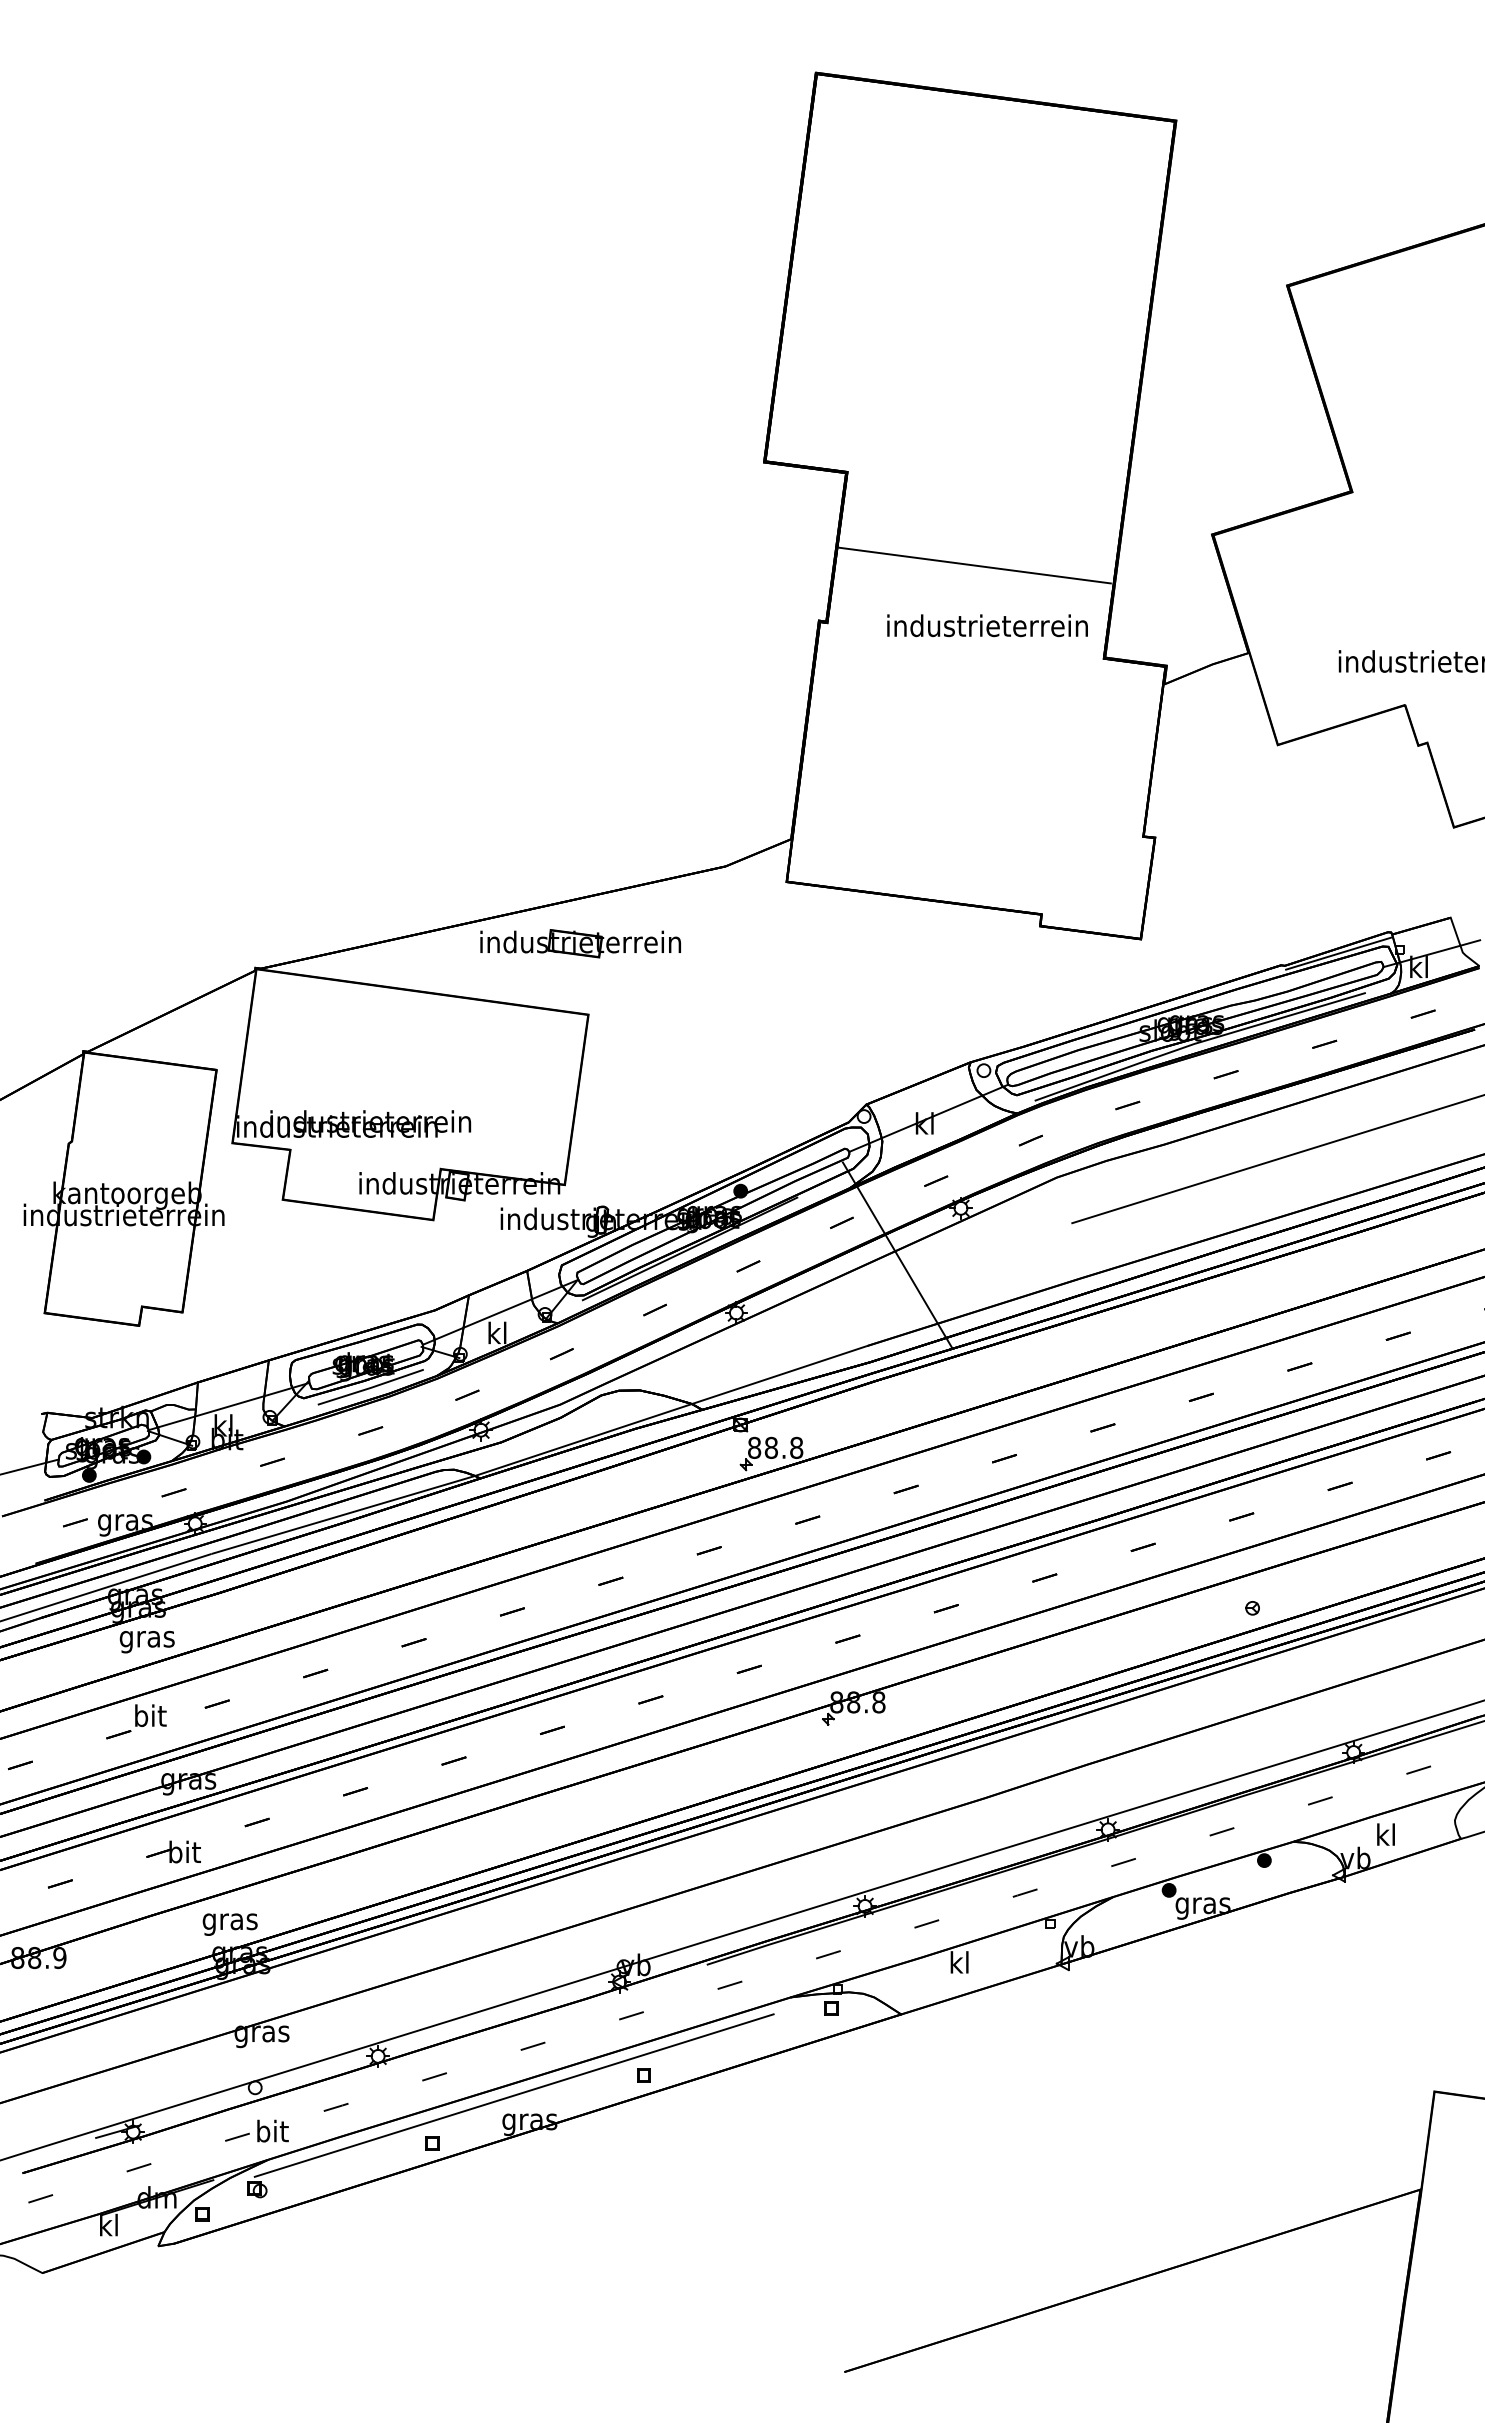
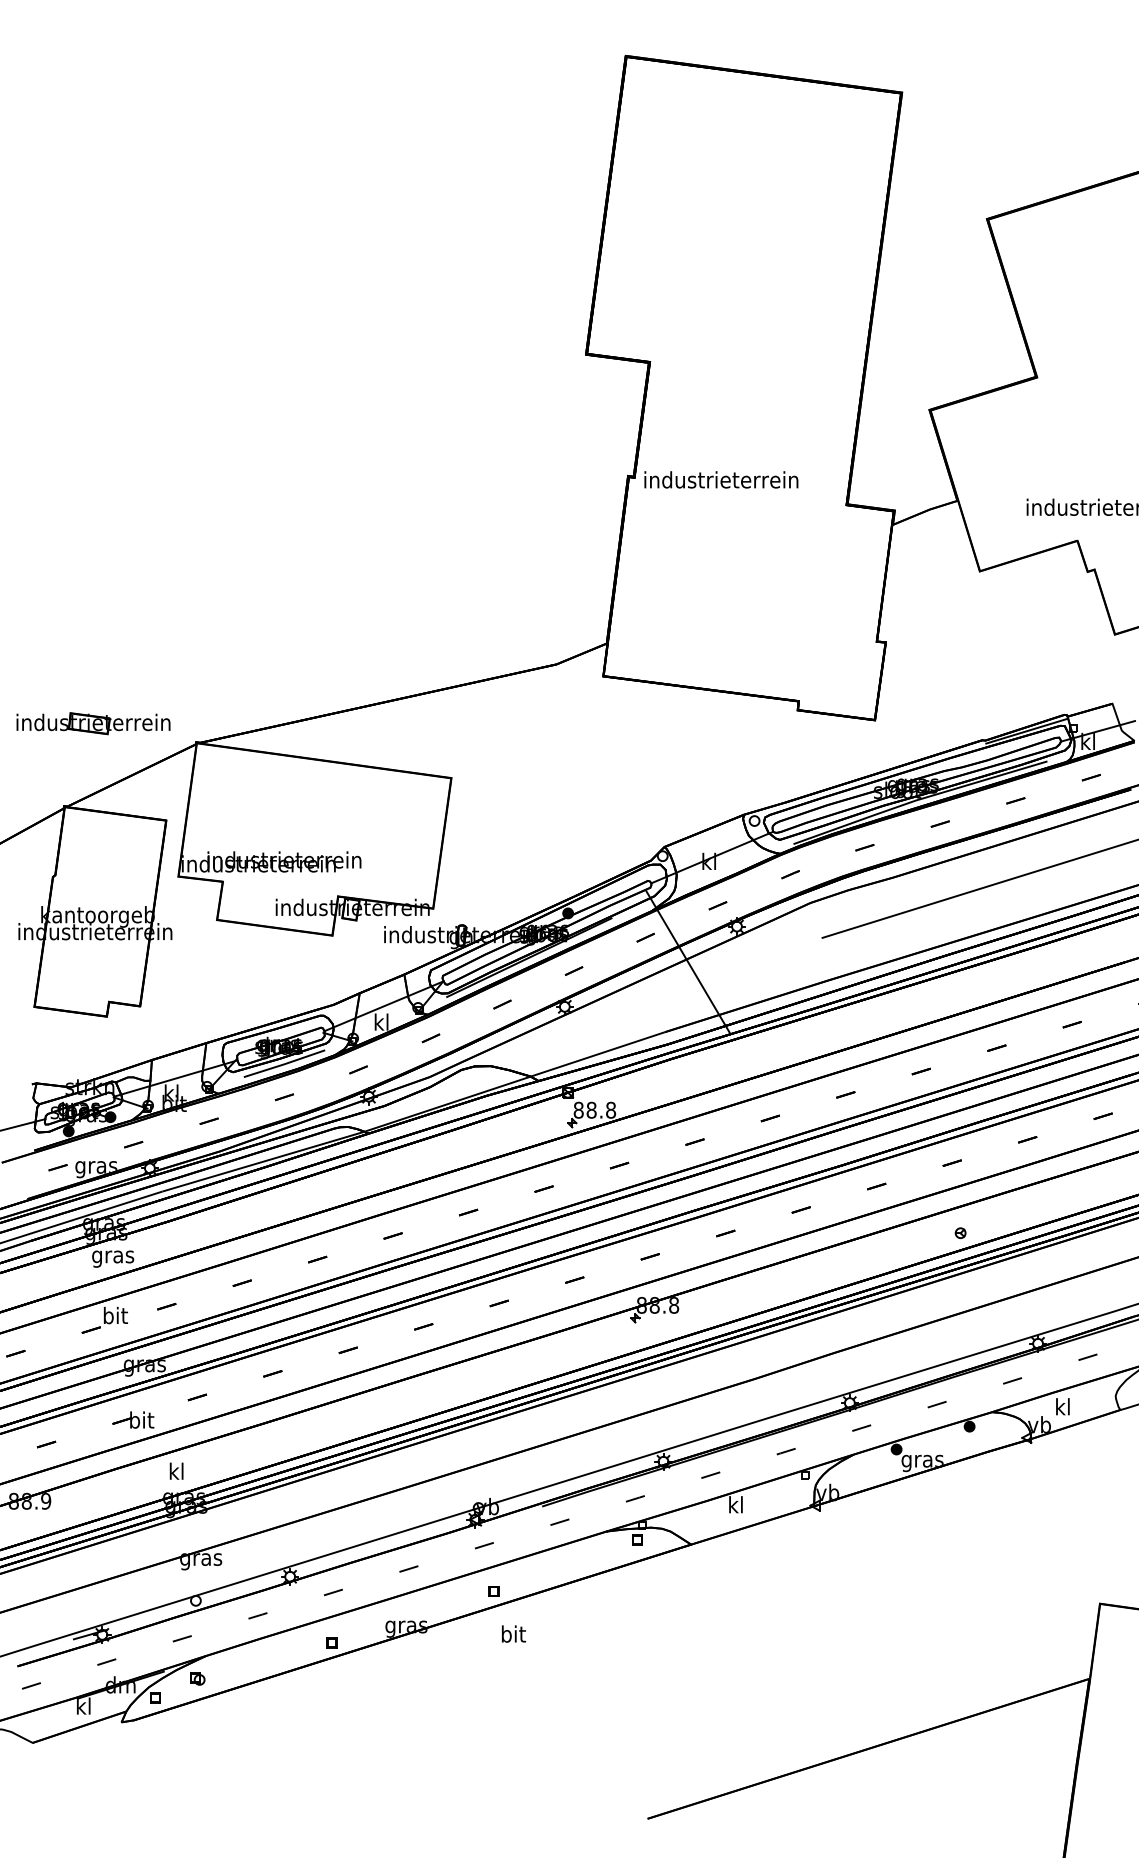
line: (974, 565) -> (747, 433), removed
text: (987, 625) -> (721, 479), moved
part: (580, 943) -> (93, 723), moved
text: (229, 1921) -> (176, 1473), gras -> kl
line: (513, 2095) -> (393, 1606), removed
text: (272, 2130) -> (513, 1633), moved

